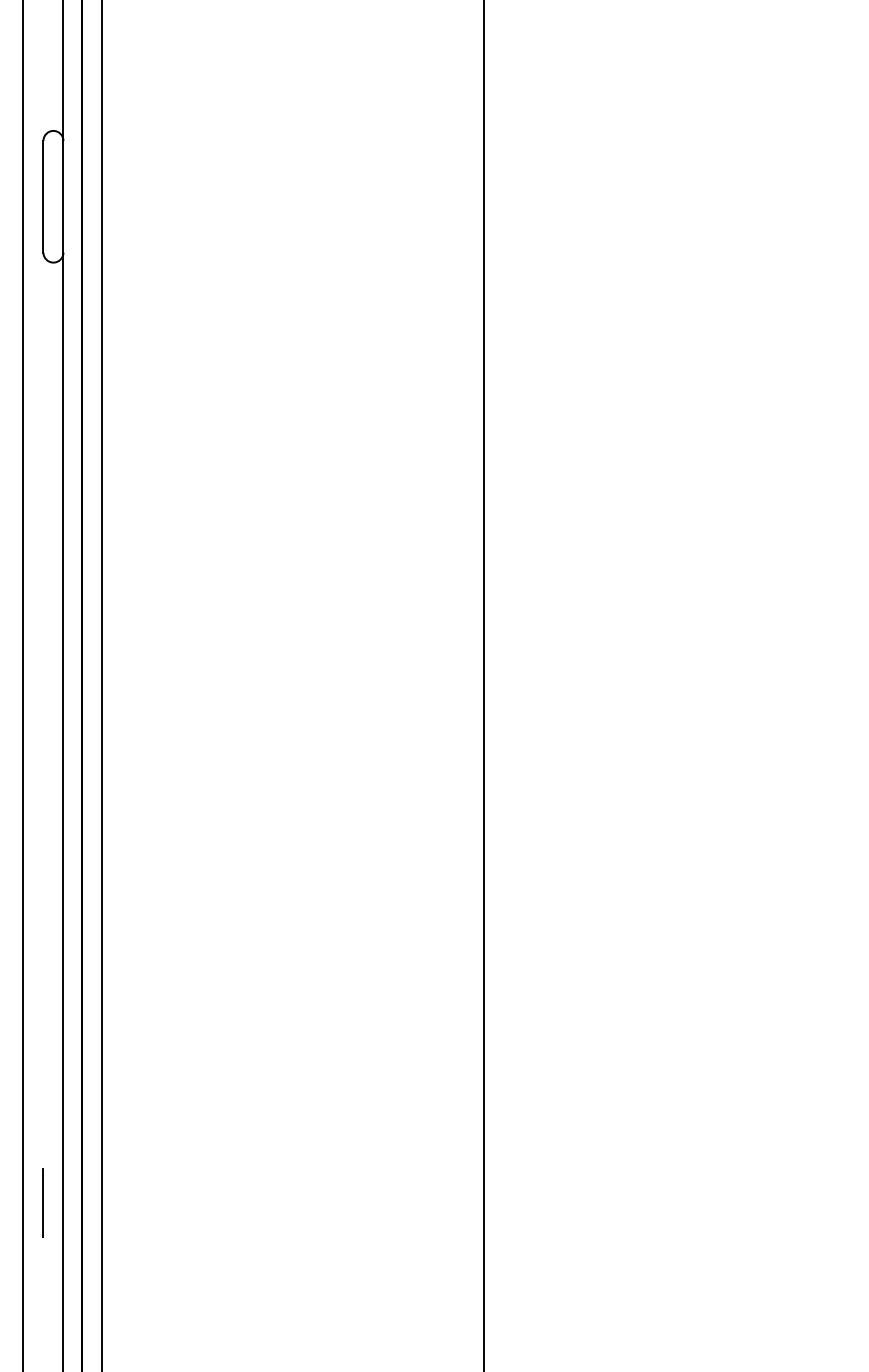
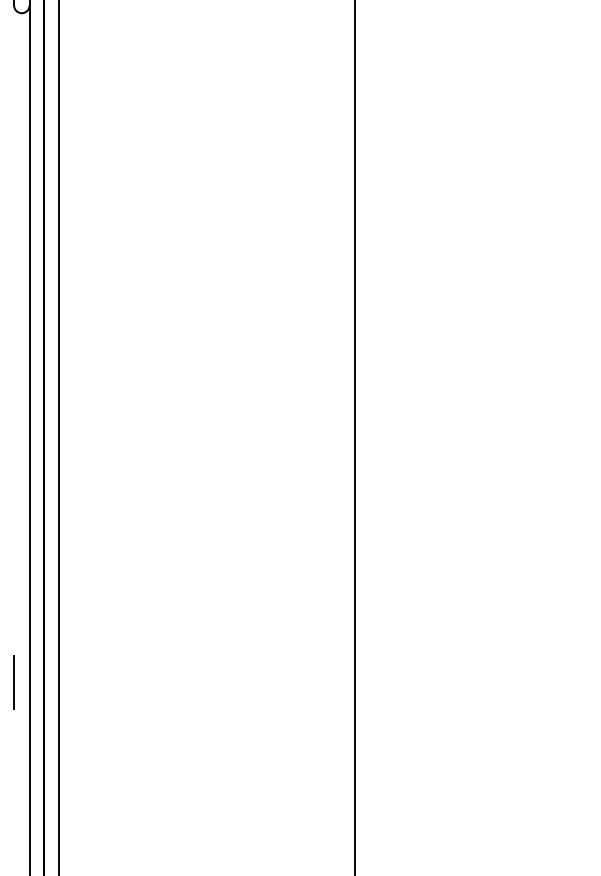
line: (42, 1202) -> (13, 681), moved

